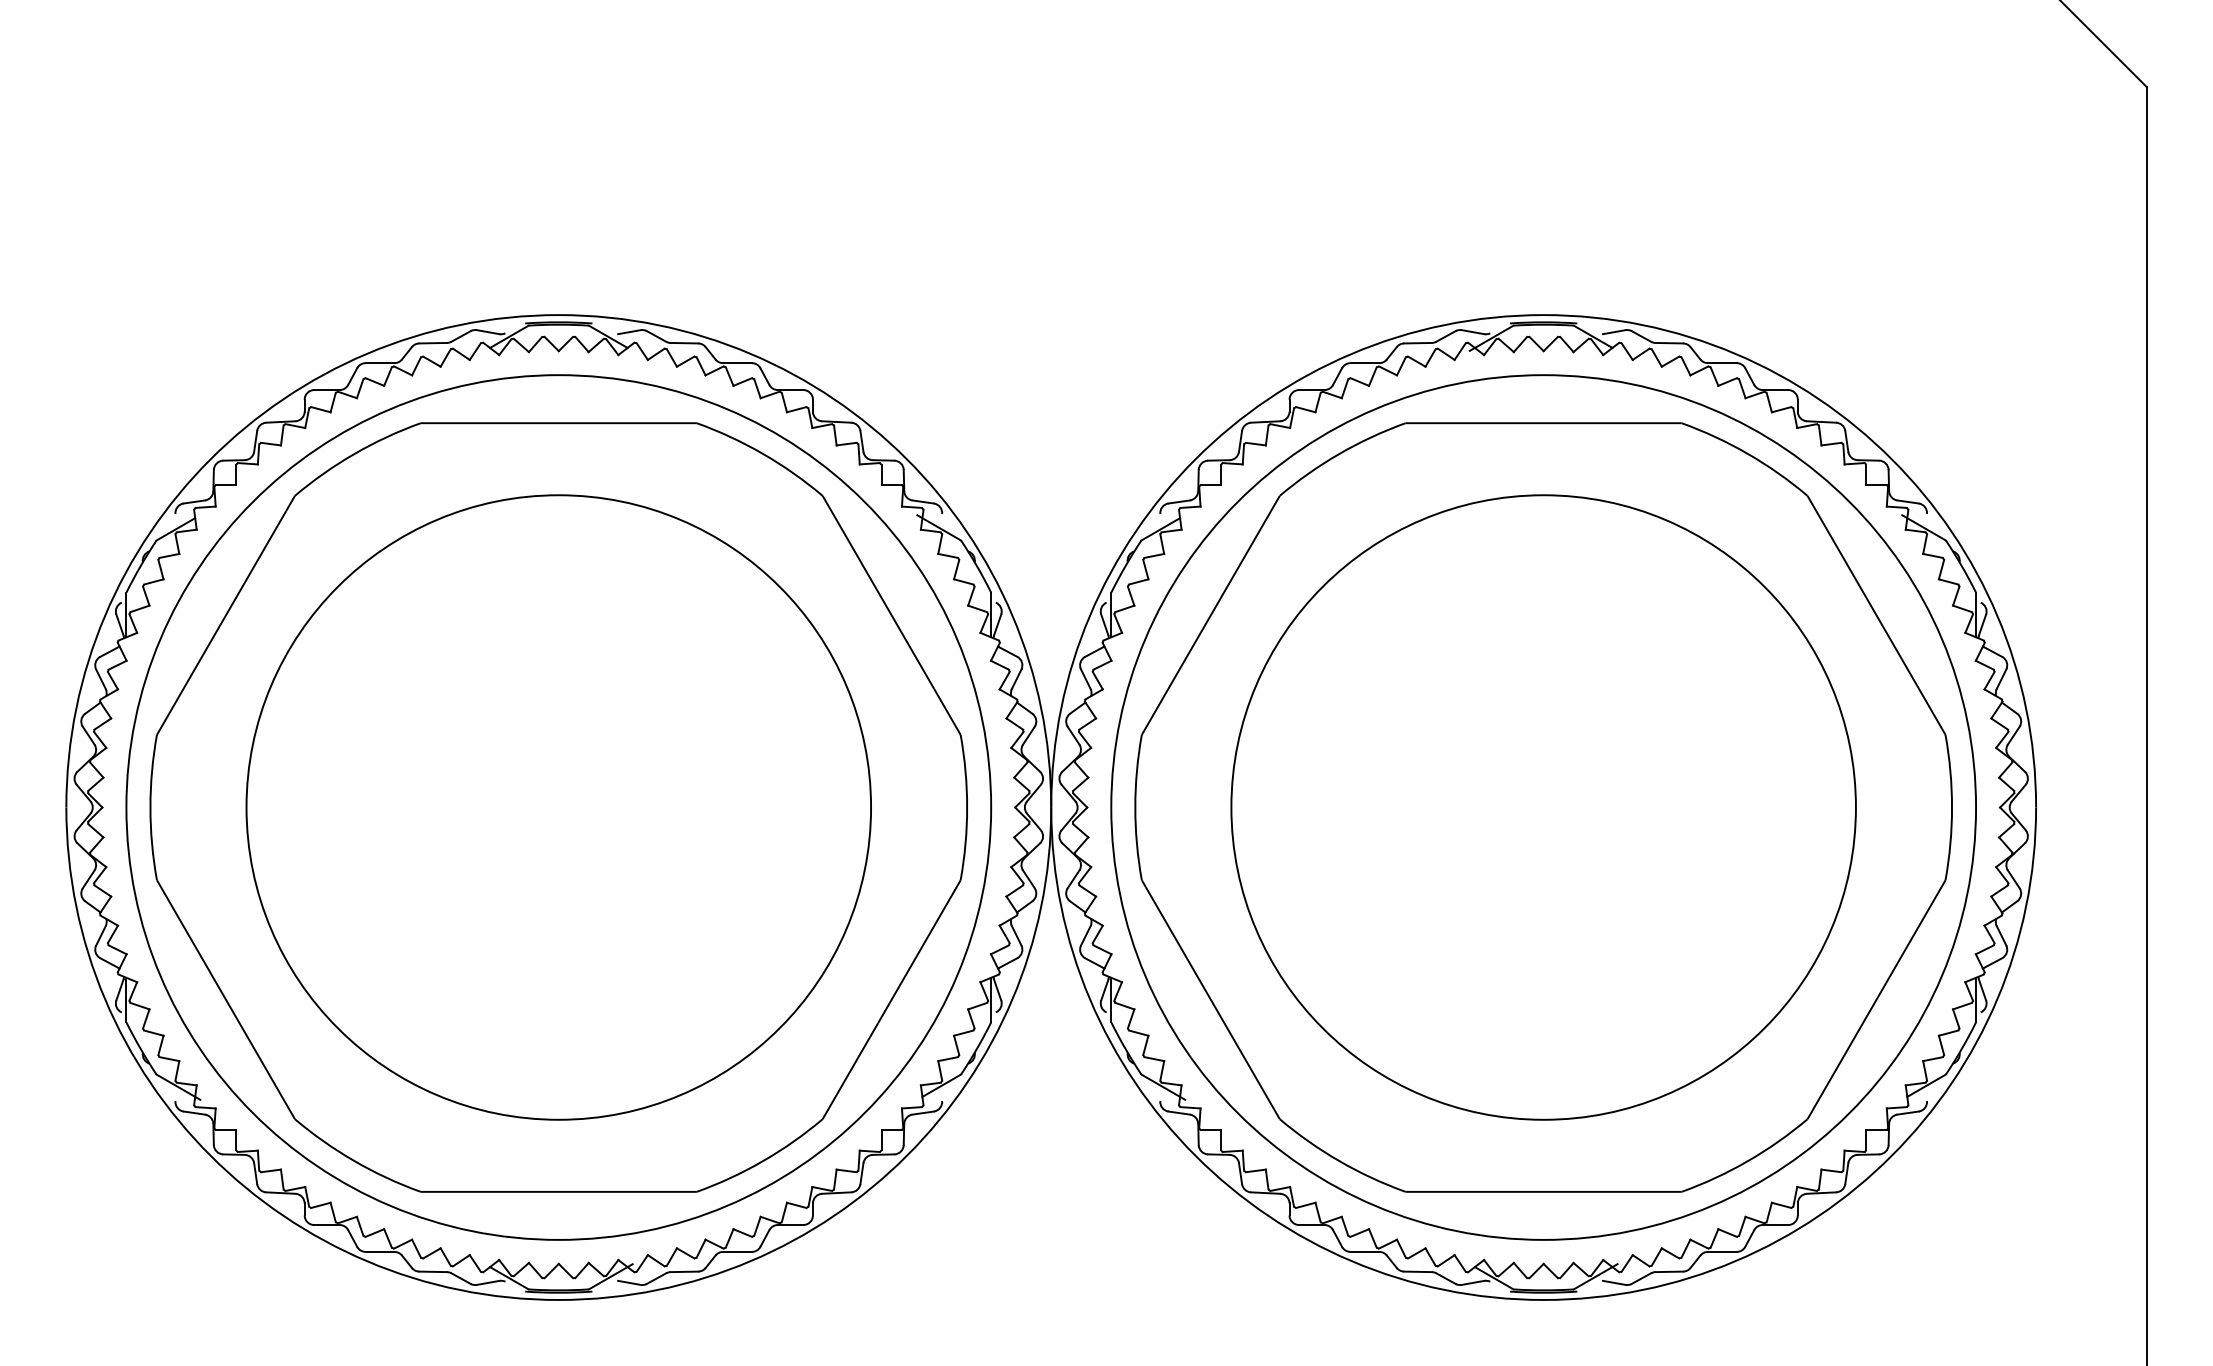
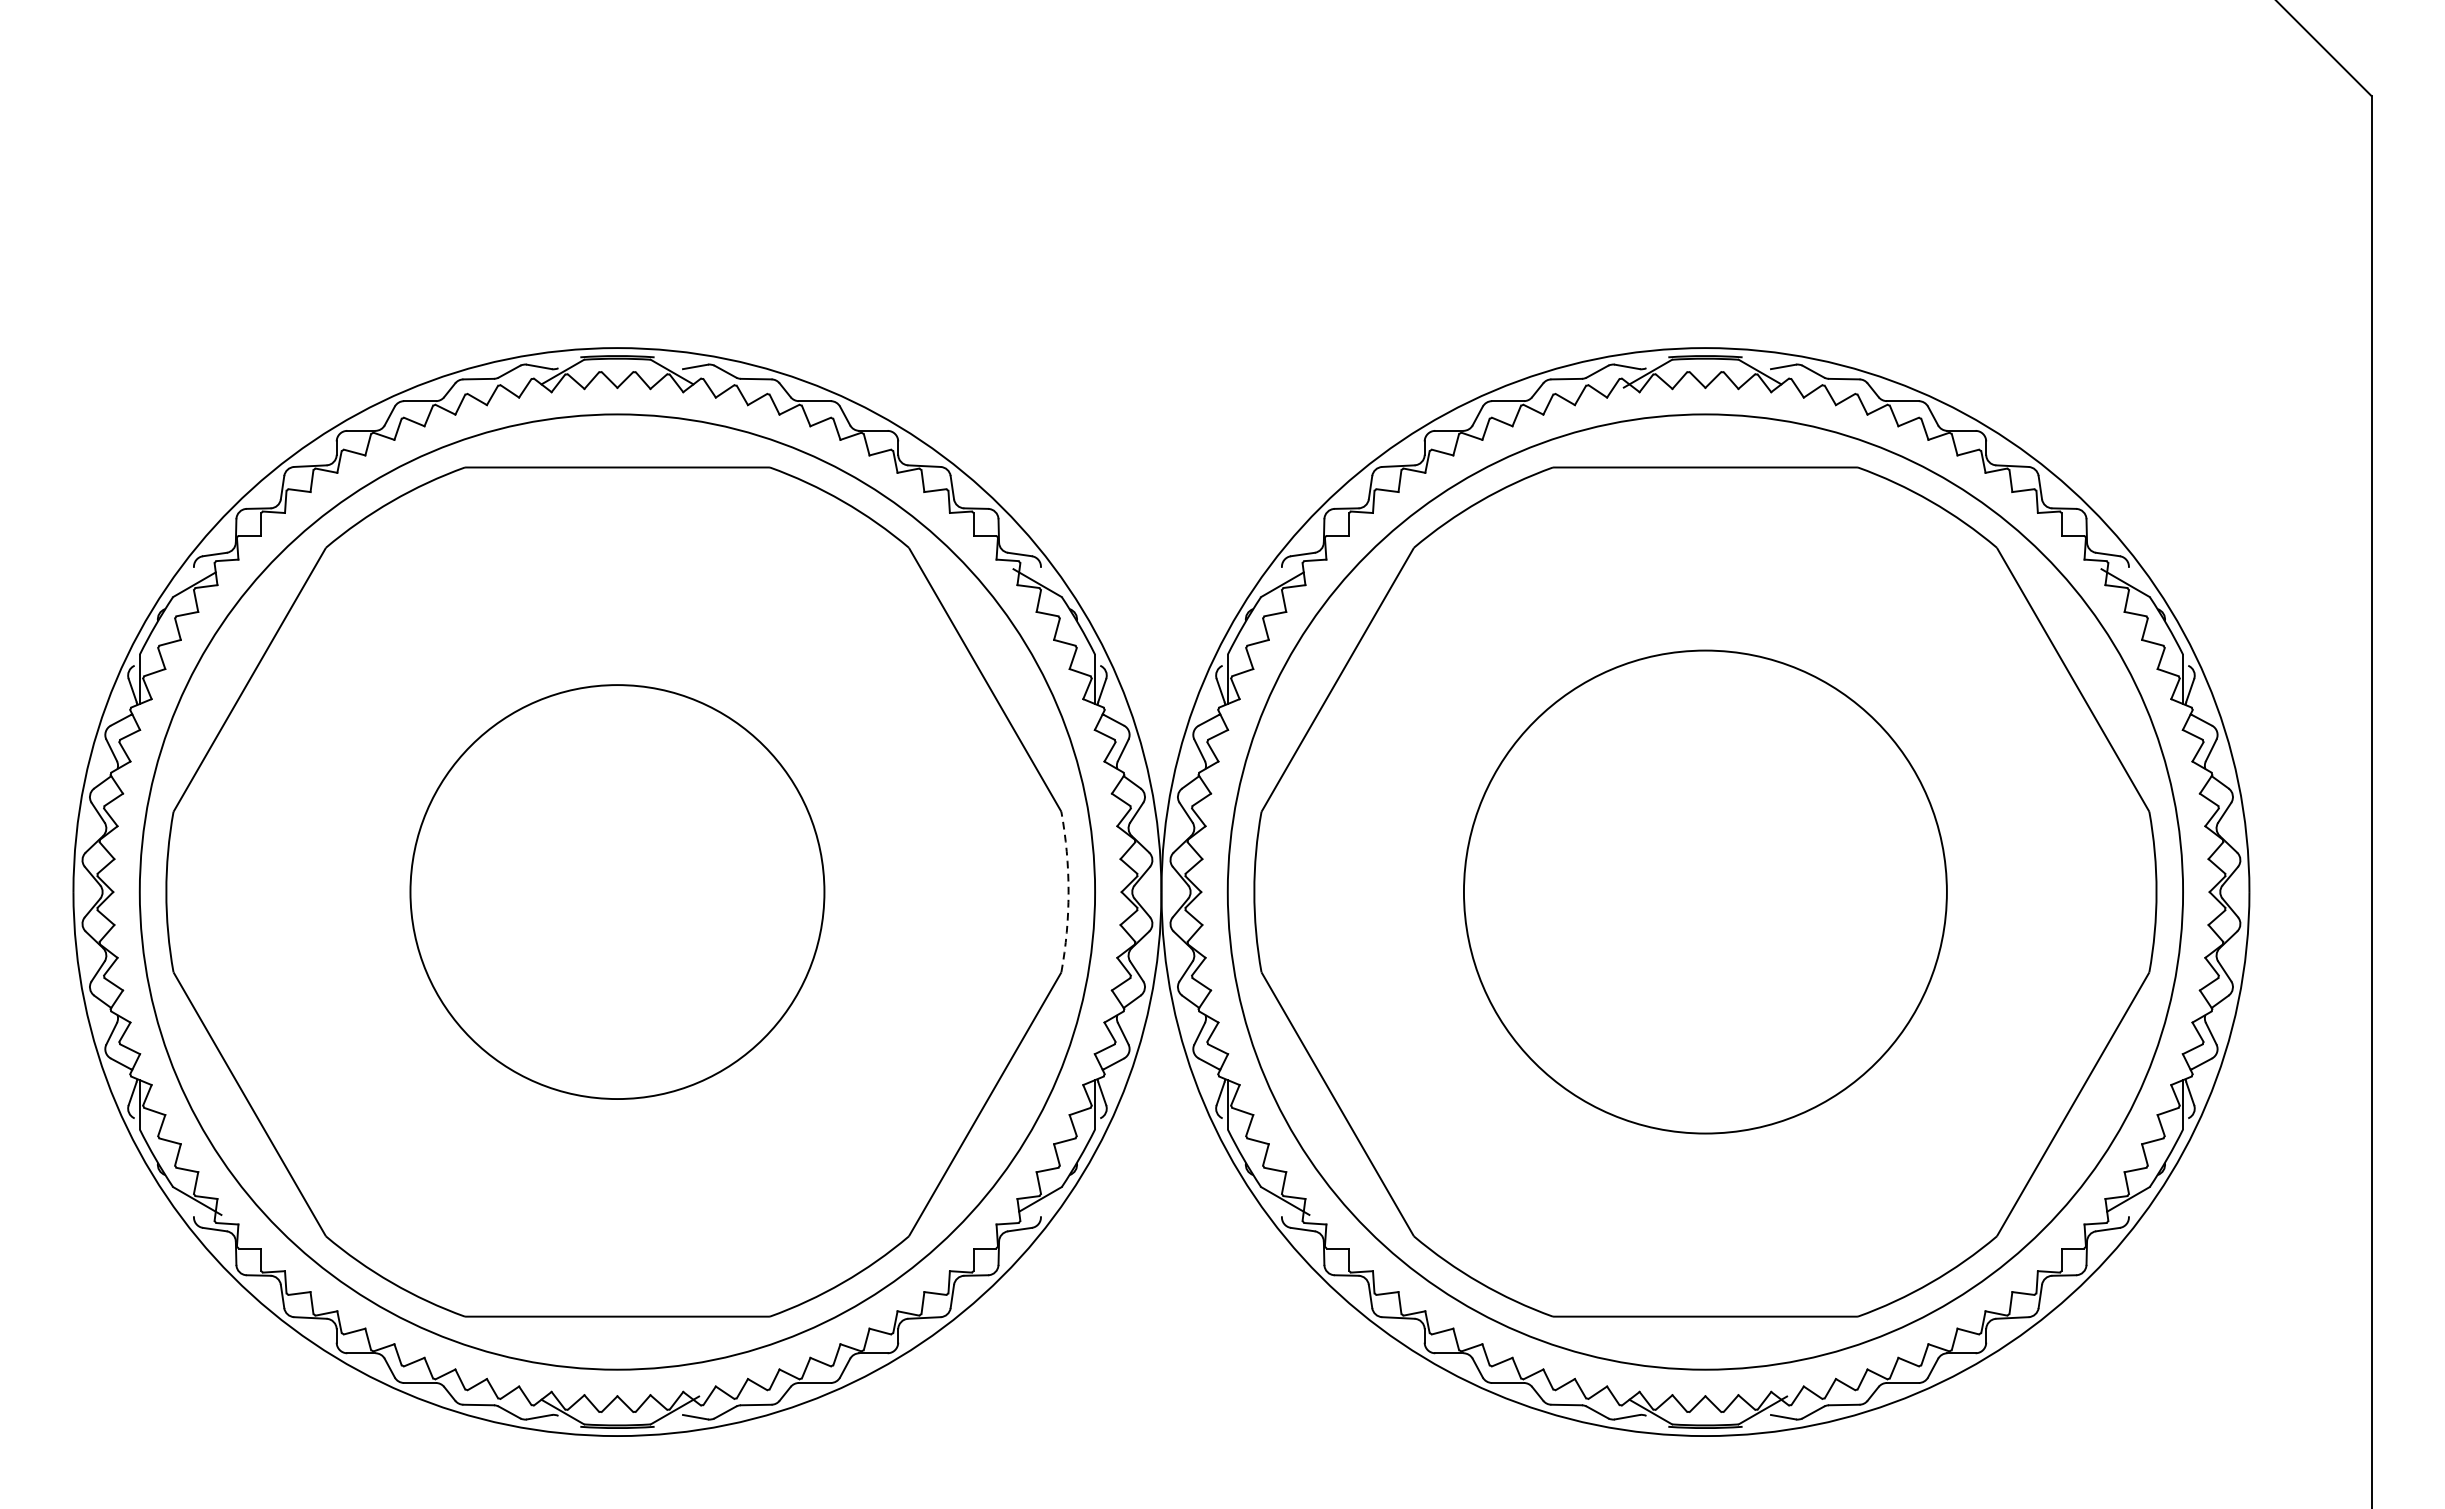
circle: (558, 807) -> (617, 892), size x0.6
arc: (967, 807) -> (1068, 892), solid -> dashed
circle: (1543, 807) -> (1705, 892), size x0.7

